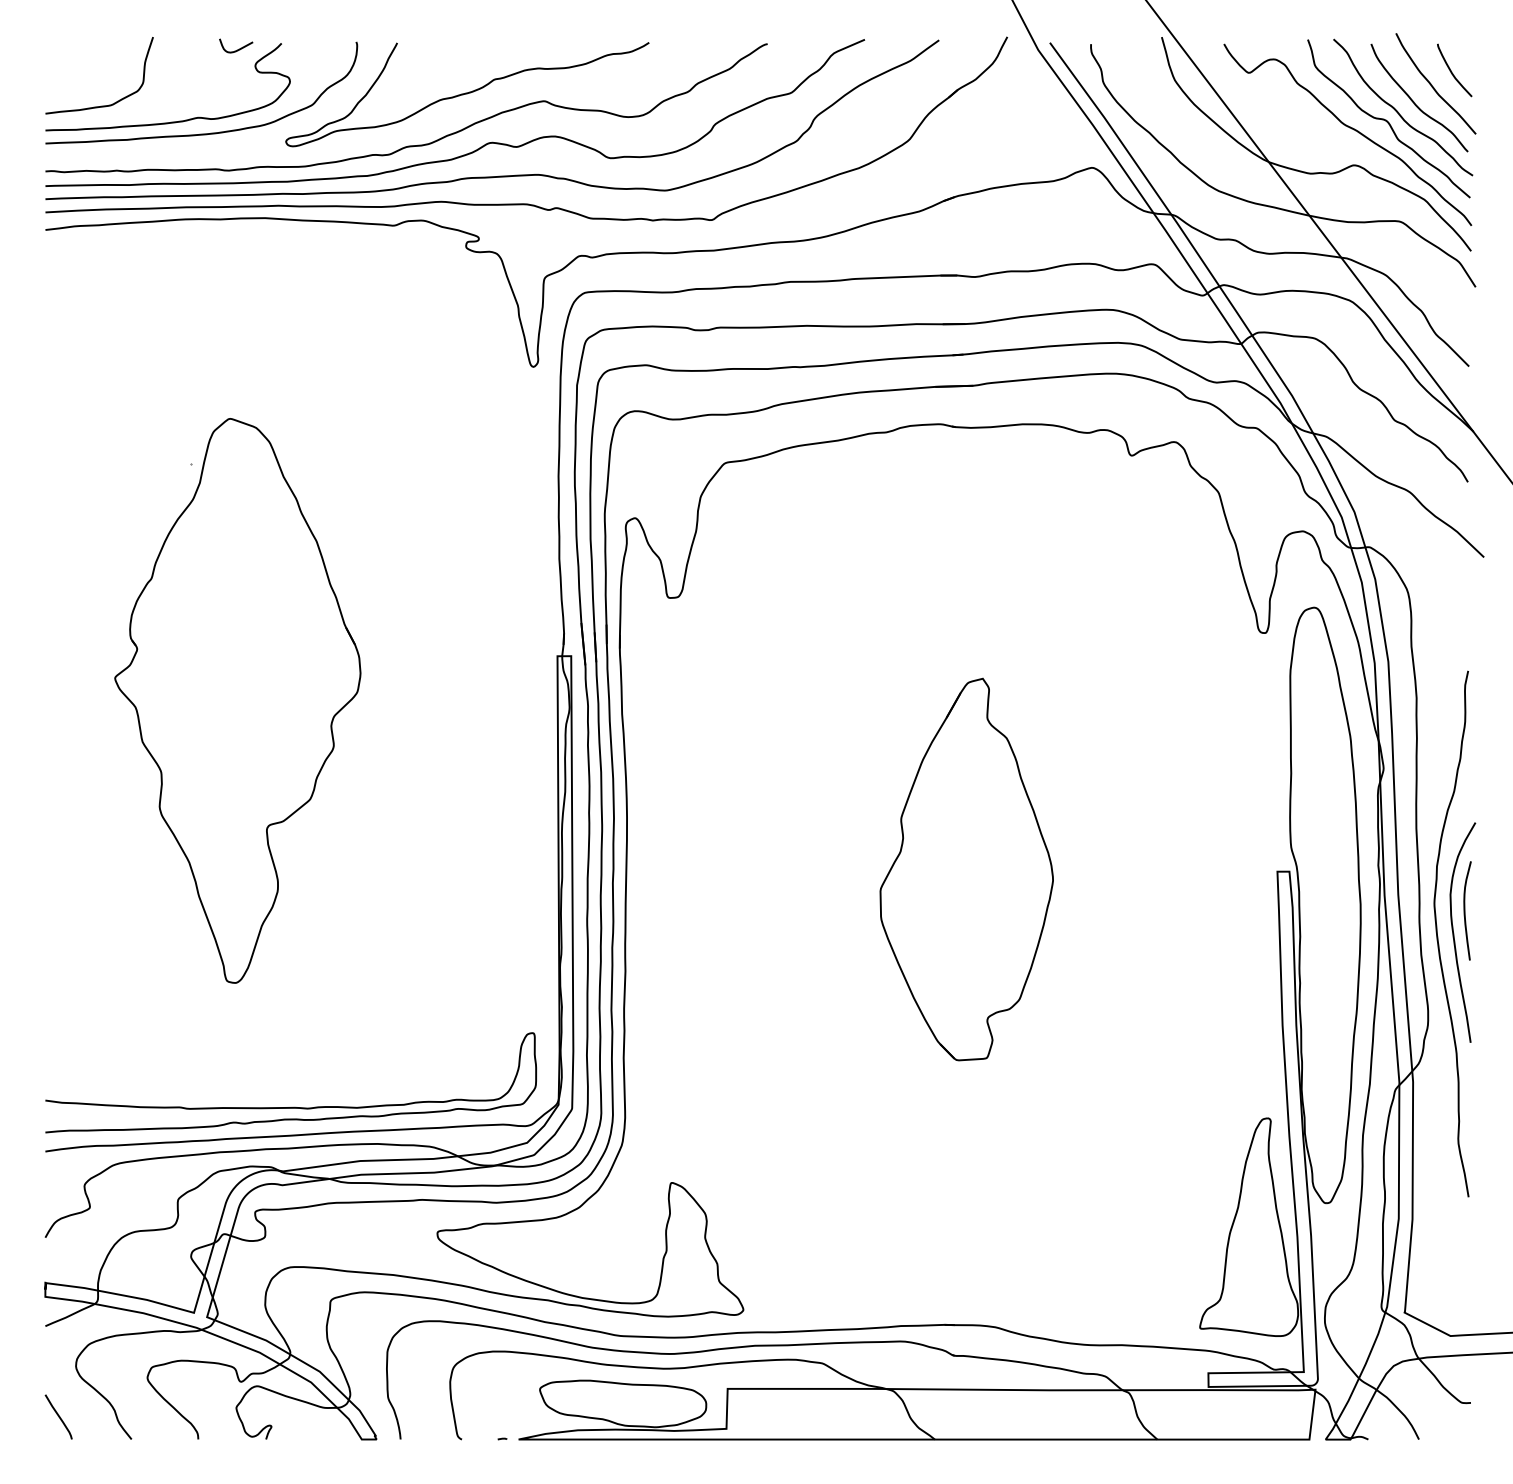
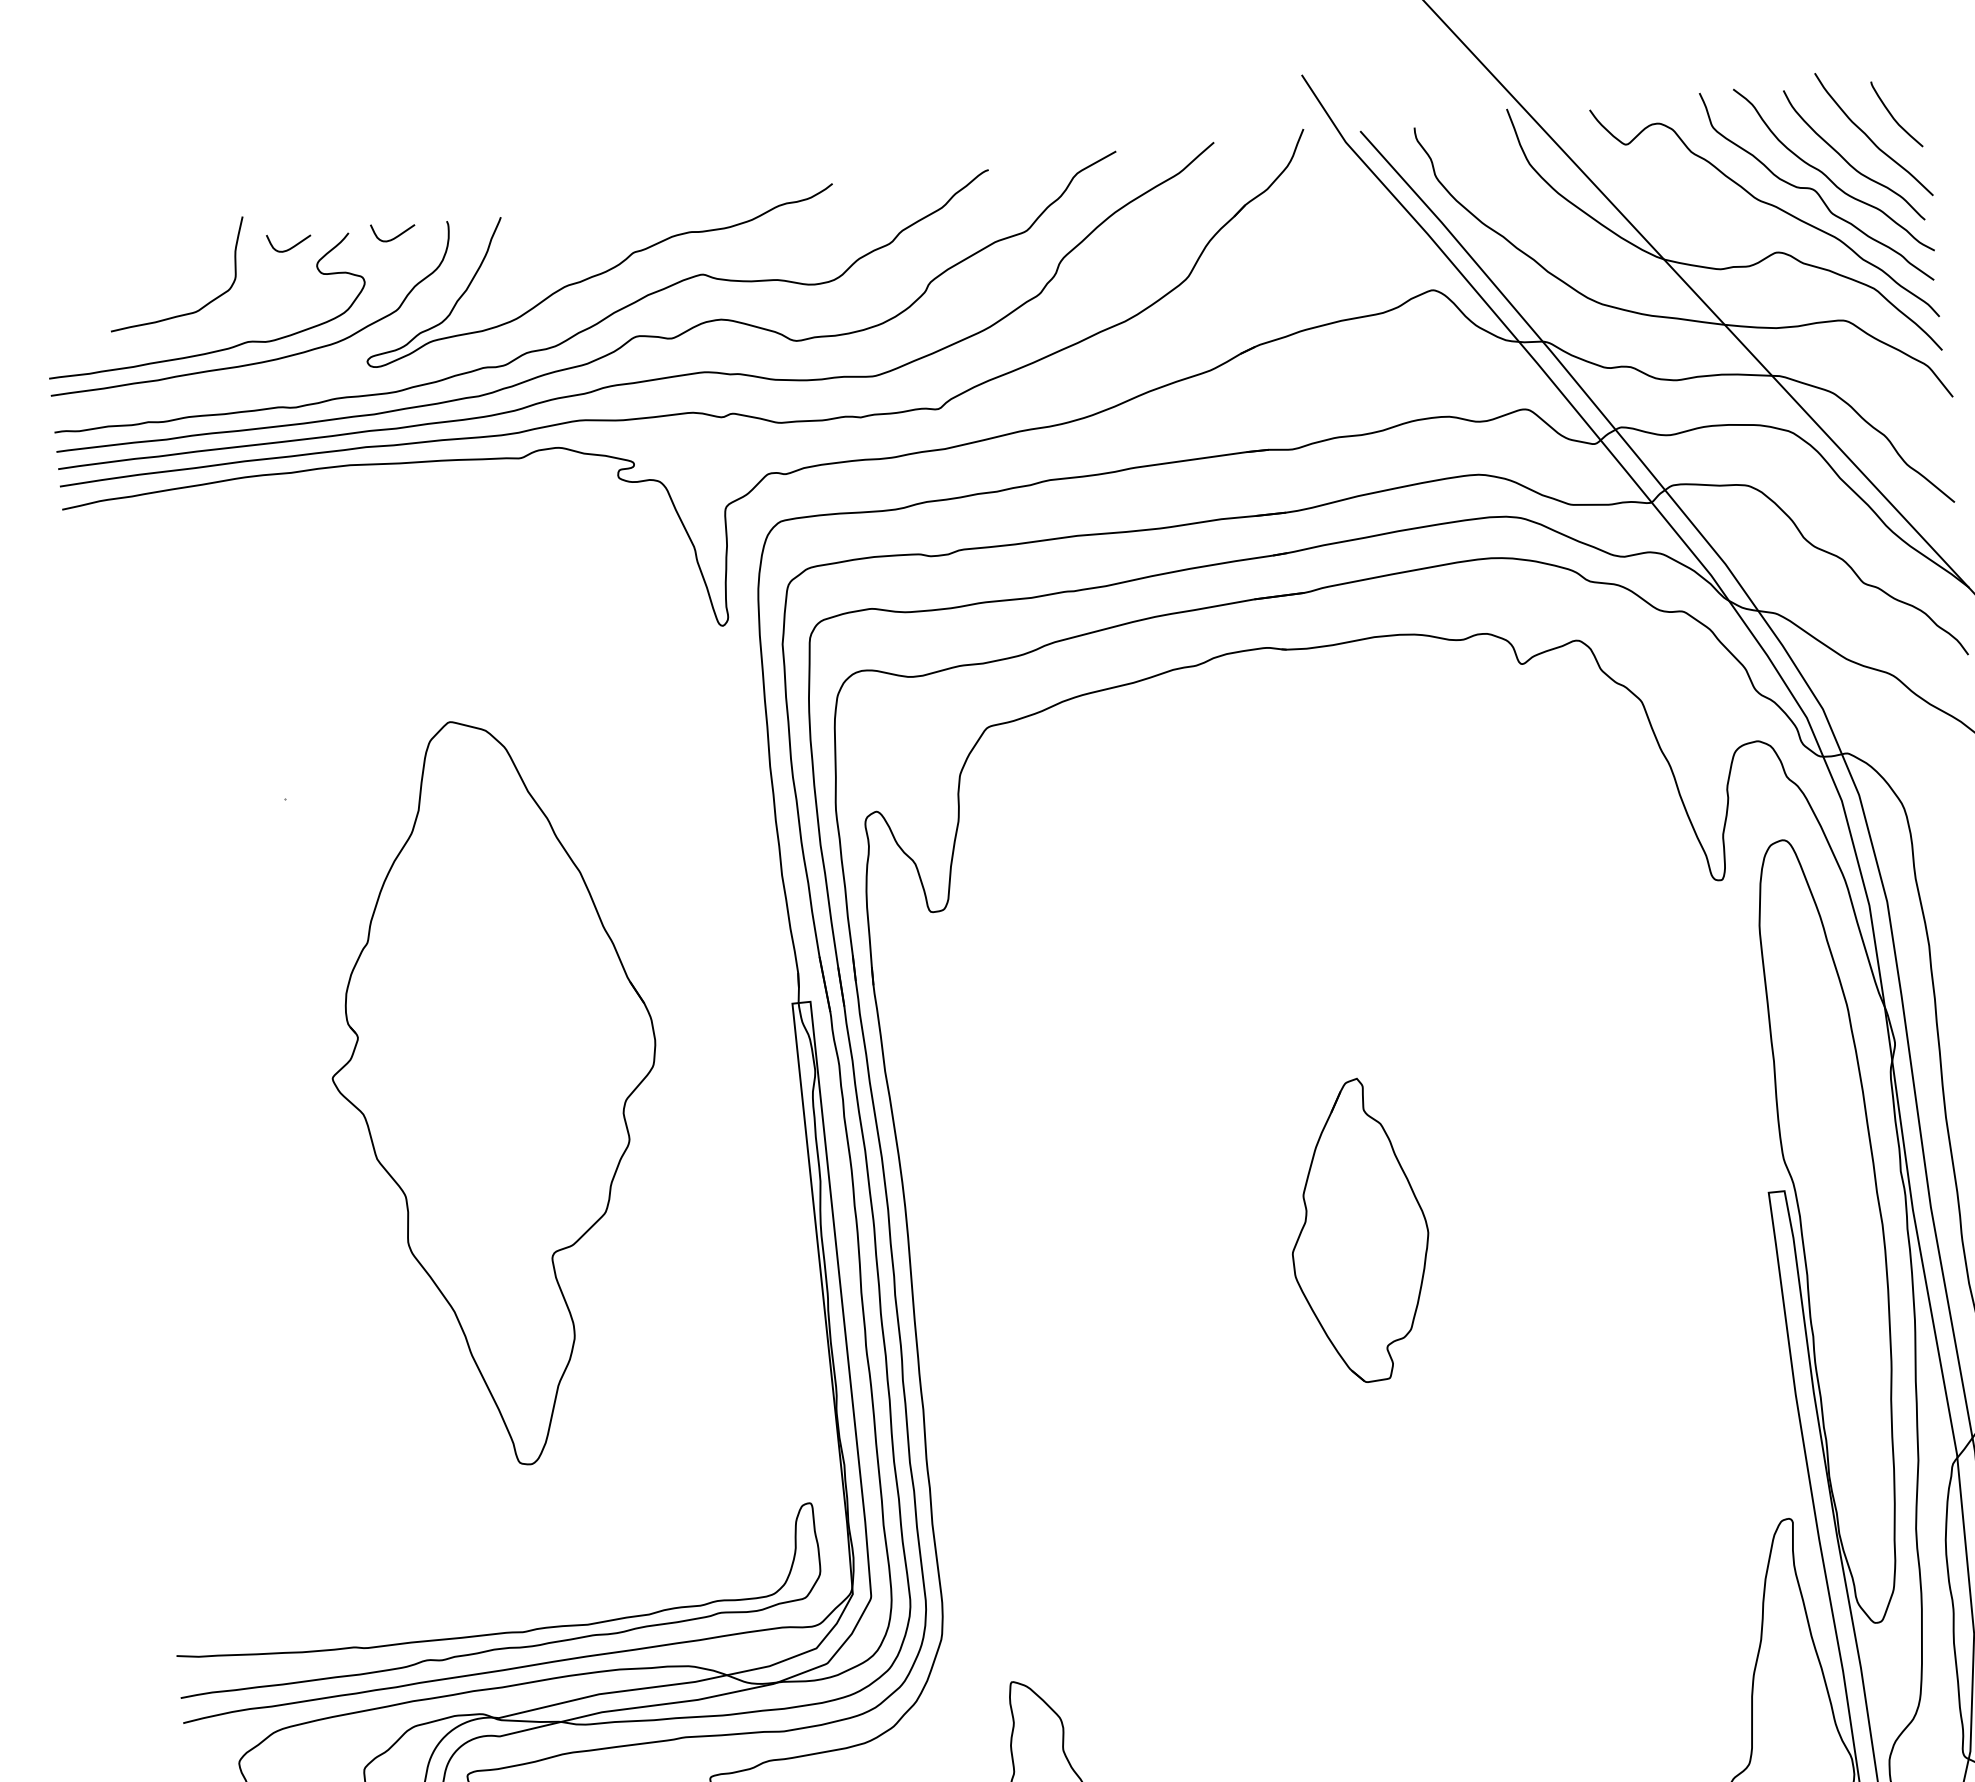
curve: (316, 49) -> (395, 236), added
curve: (101, 105) -> (183, 313), moved
part: (237, 700) -> (496, 1092), moved
part: (966, 869) -> (1359, 1230), size x0.6

